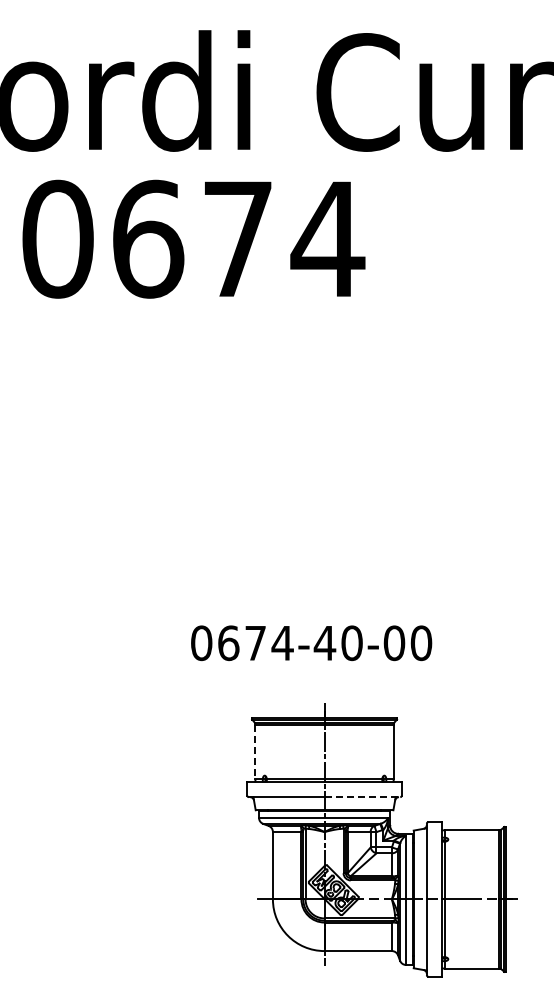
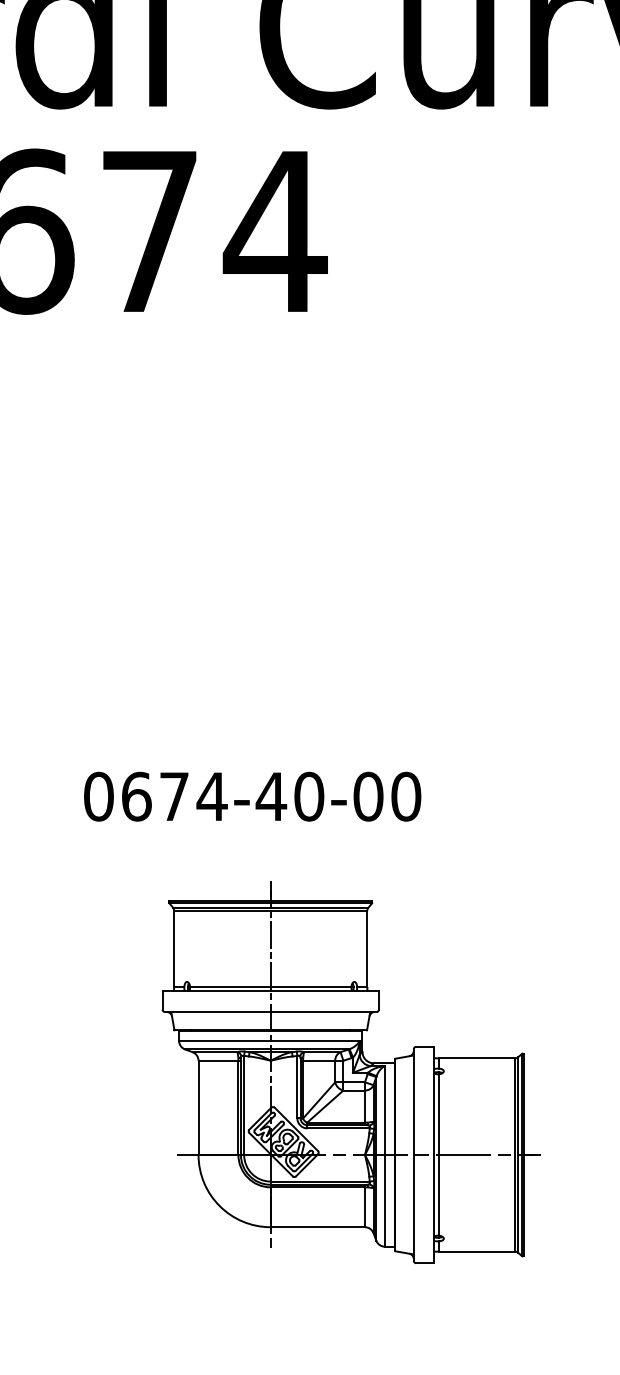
line: (255, 752) -> (174, 949), dashed -> solid
line: (362, 797) -> (323, 1012), dashed -> solid

